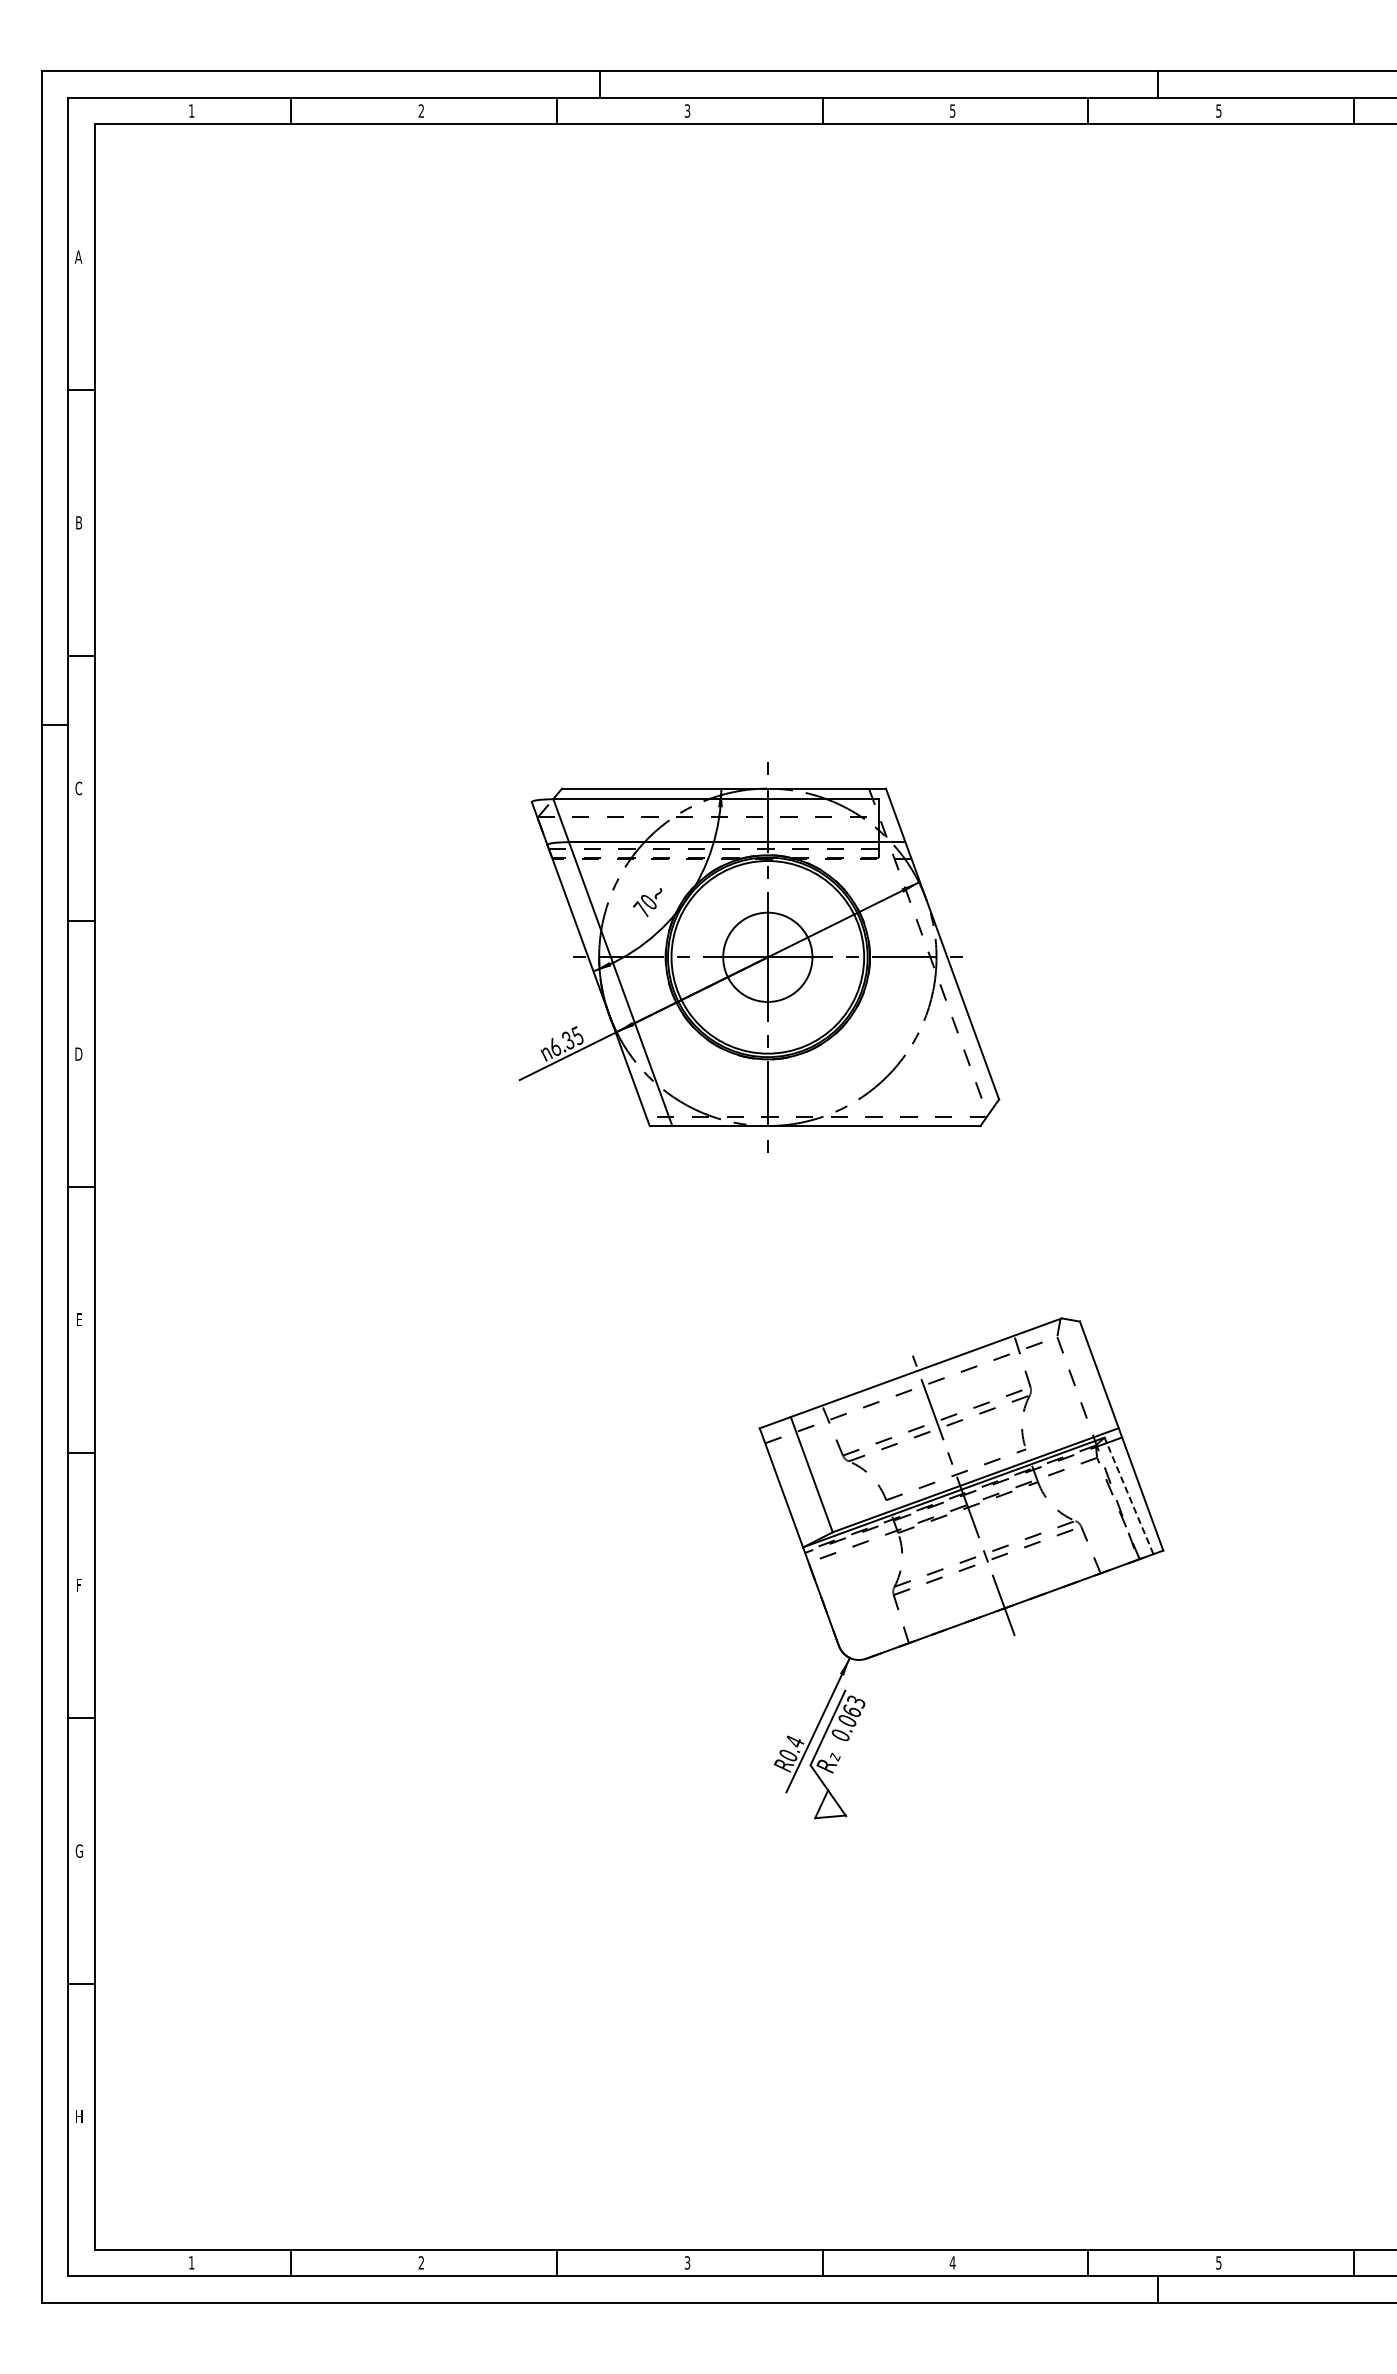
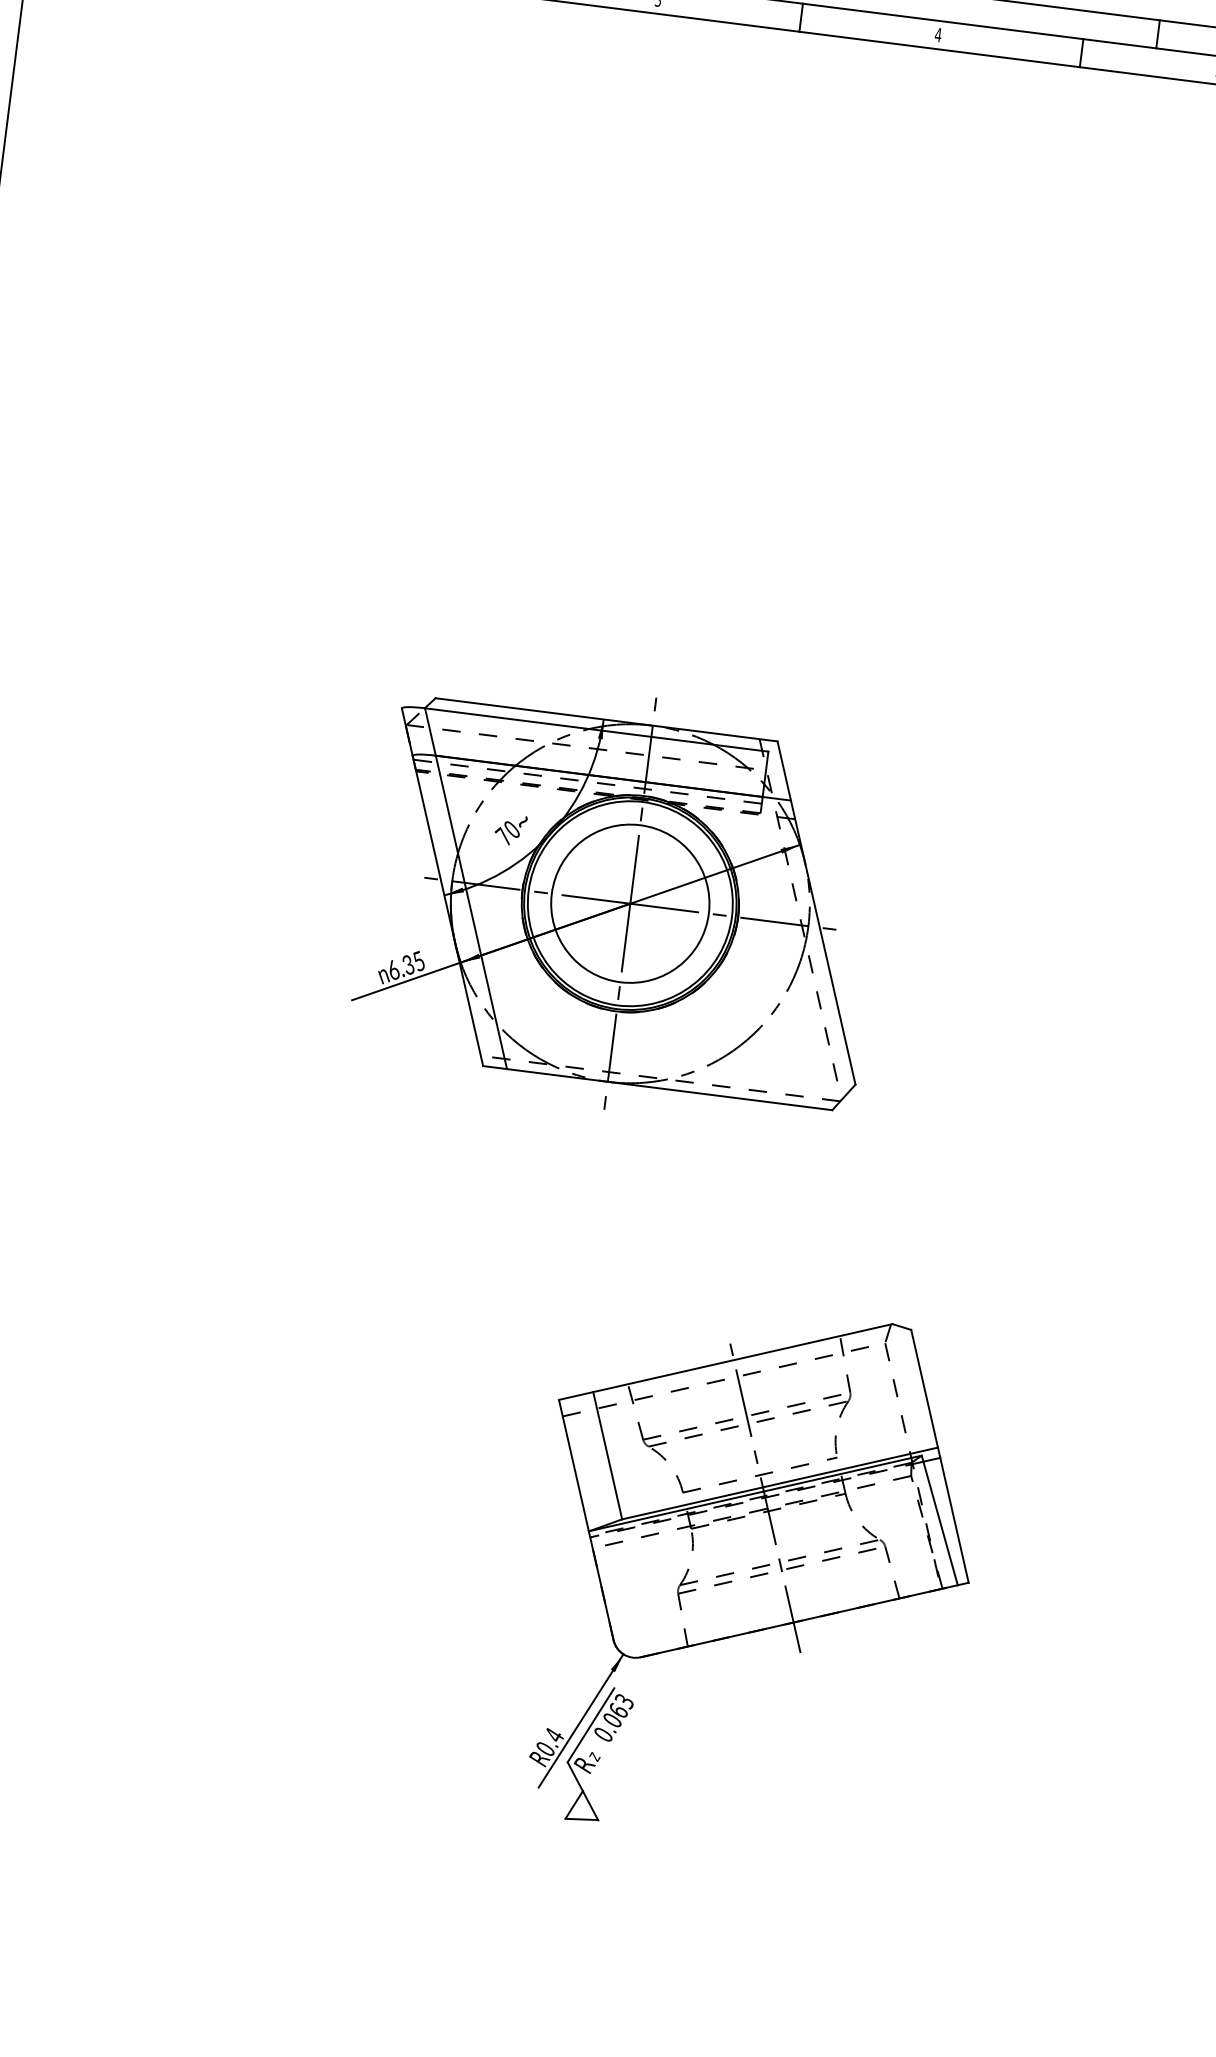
text: (952, 110) -> (938, 34), 5 -> 4
circle: (767, 956) -> (630, 902), size x1.67
line: (1128, 1495) -> (939, 1519), dashed -> solid

